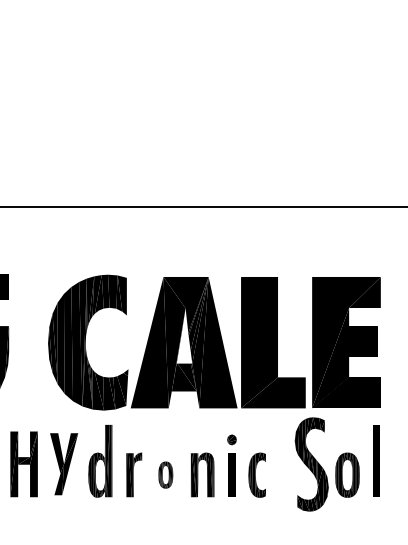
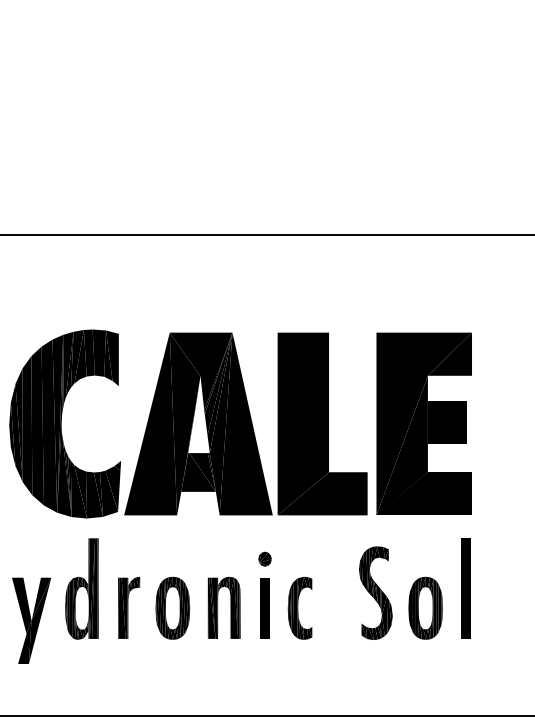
part: (311, 463) -> (375, 592), size x0.71
part: (64, 464) -> (32, 621), moved
part: (165, 474) -> (172, 607), size x1.67

